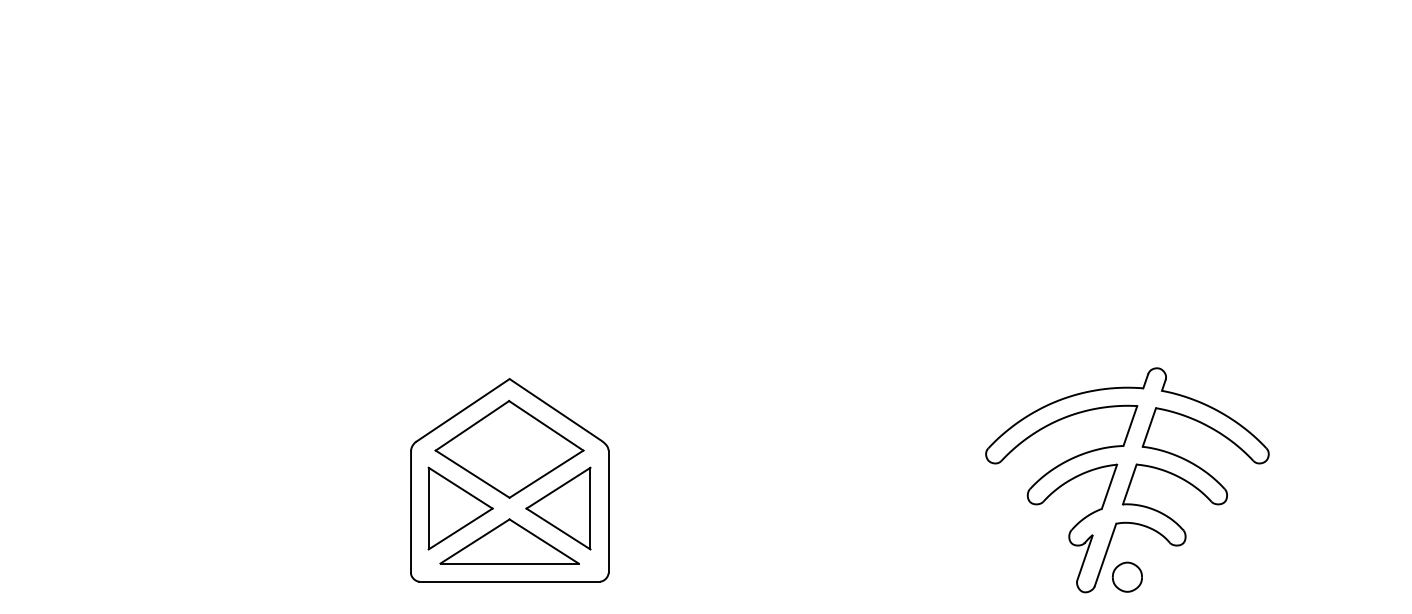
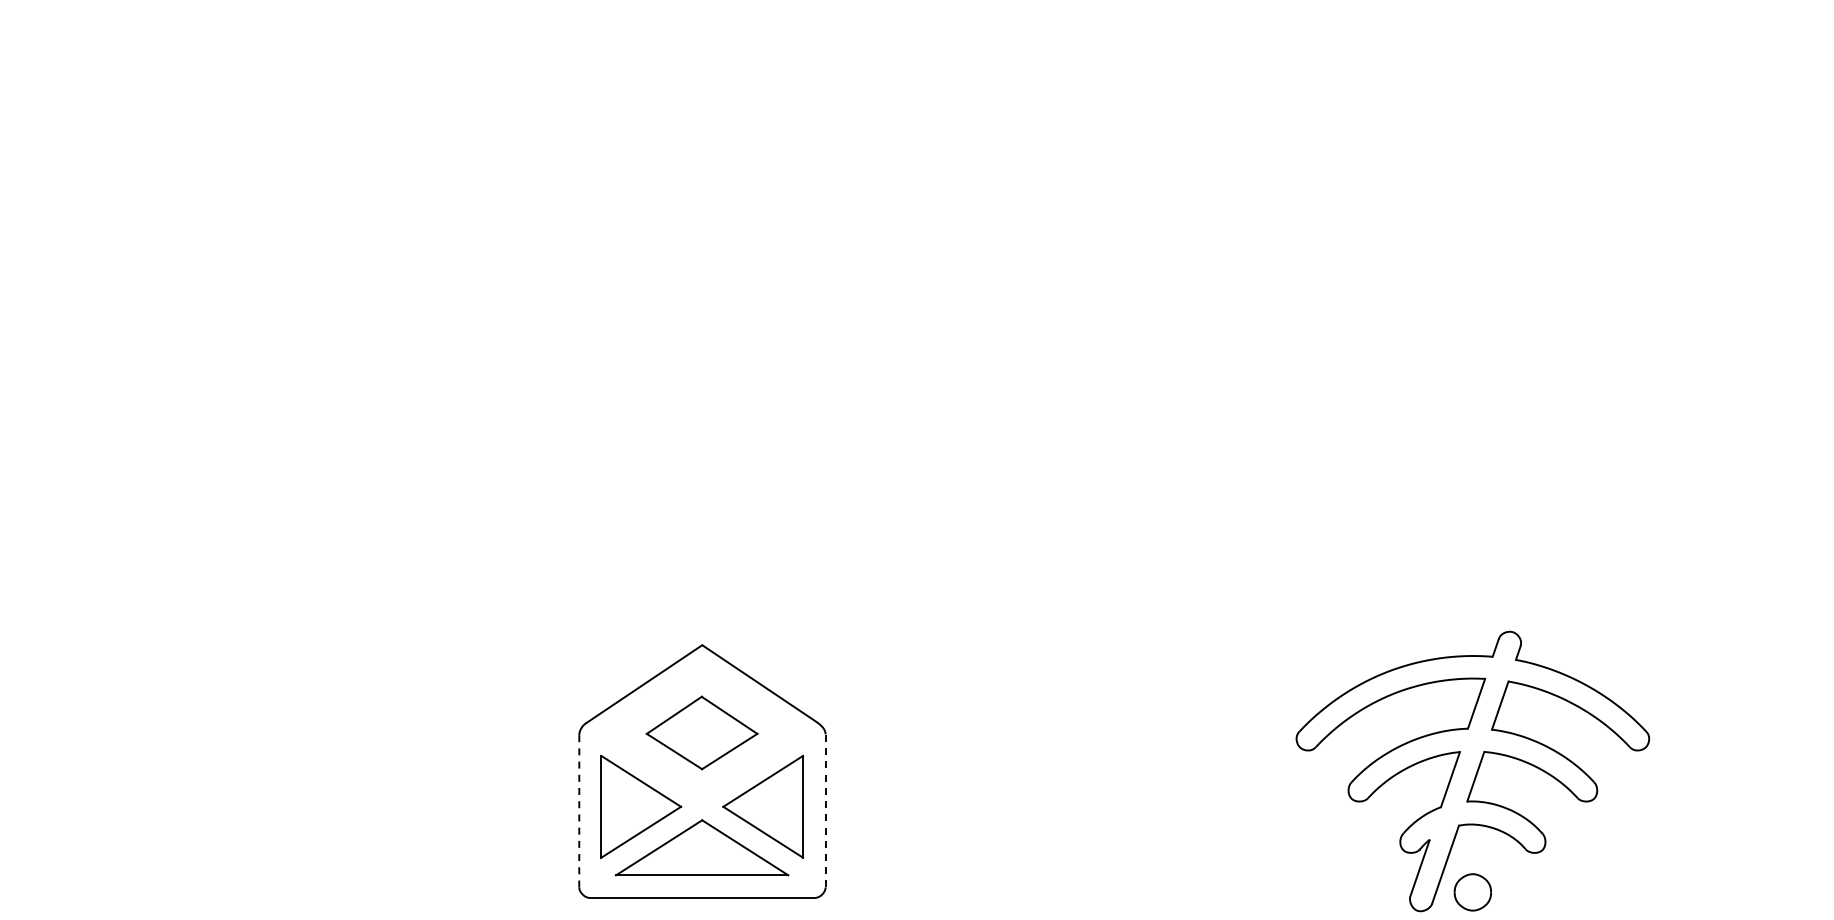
part: (509, 449) -> (701, 732), size x0.6
line: (608, 511) -> (825, 810), solid -> dashed
line: (411, 512) -> (579, 811), solid -> dashed

